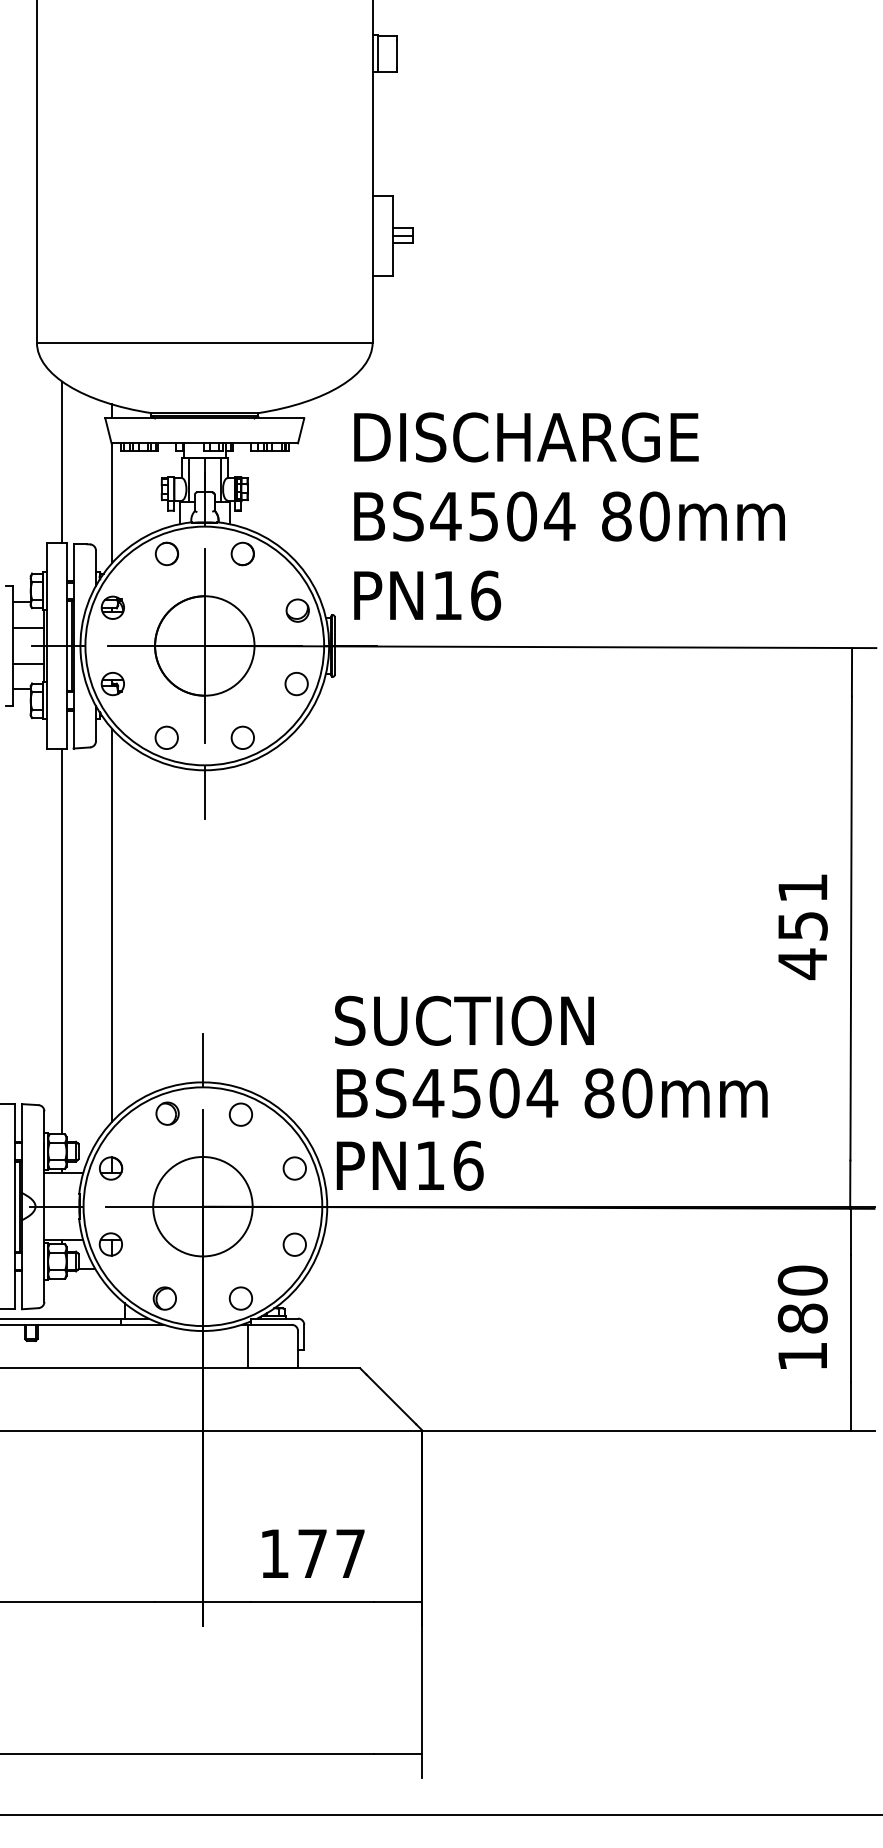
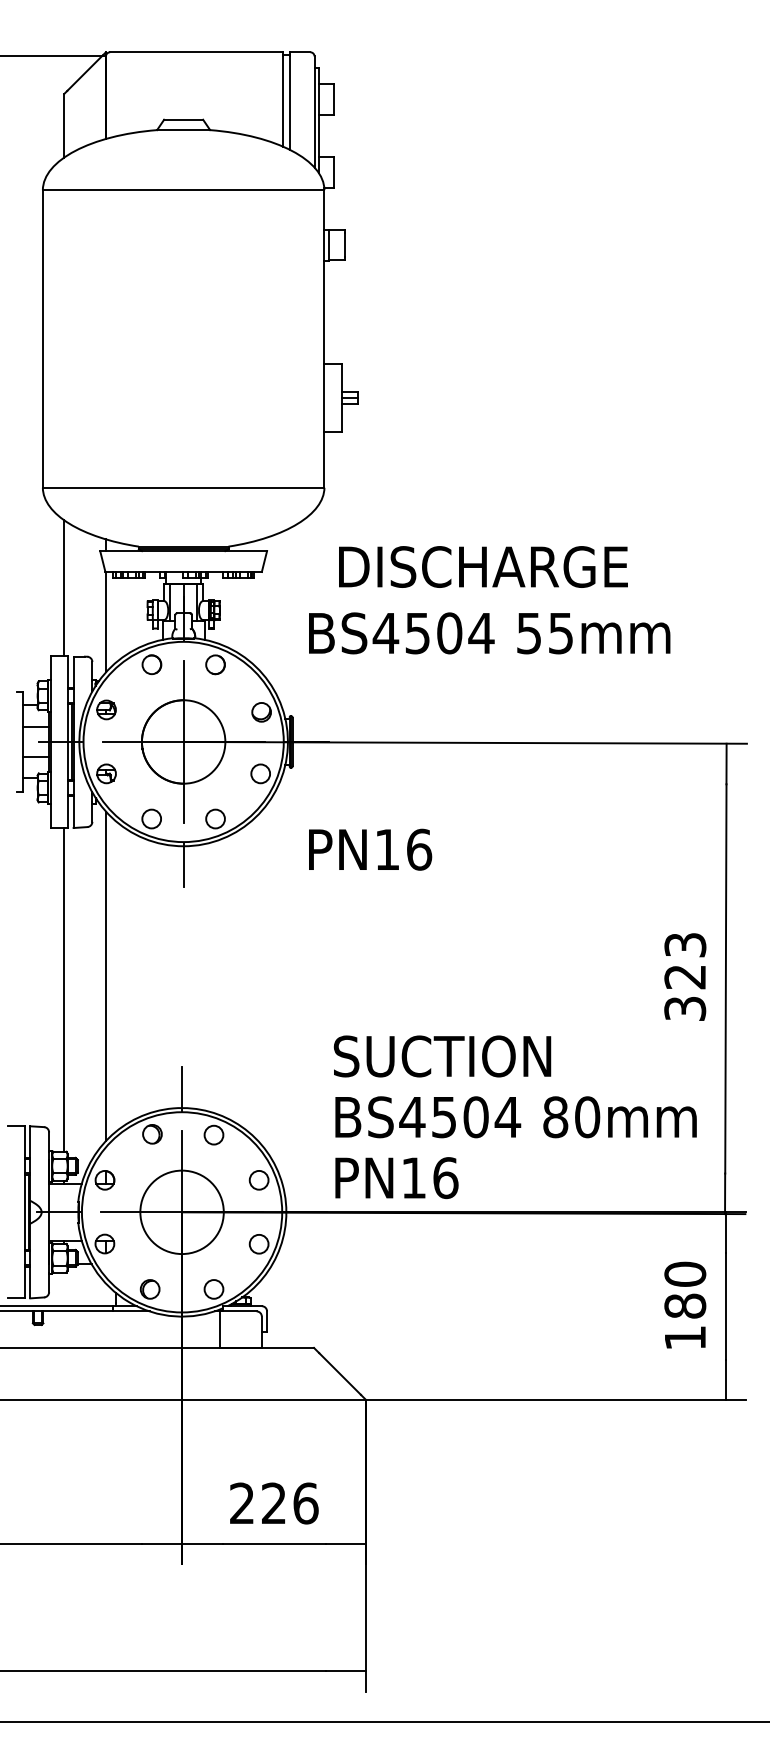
text: (526, 436) -> (483, 566), moved
text: (634, 516) -> (544, 633), 80mm -> 55mm
text: (427, 595) -> (370, 849), moved
text: (803, 926) -> (685, 977), 451 -> 323
text: (550, 1093) -> (514, 1117), moved
text: (313, 1553) -> (274, 1503), 177 -> 226

